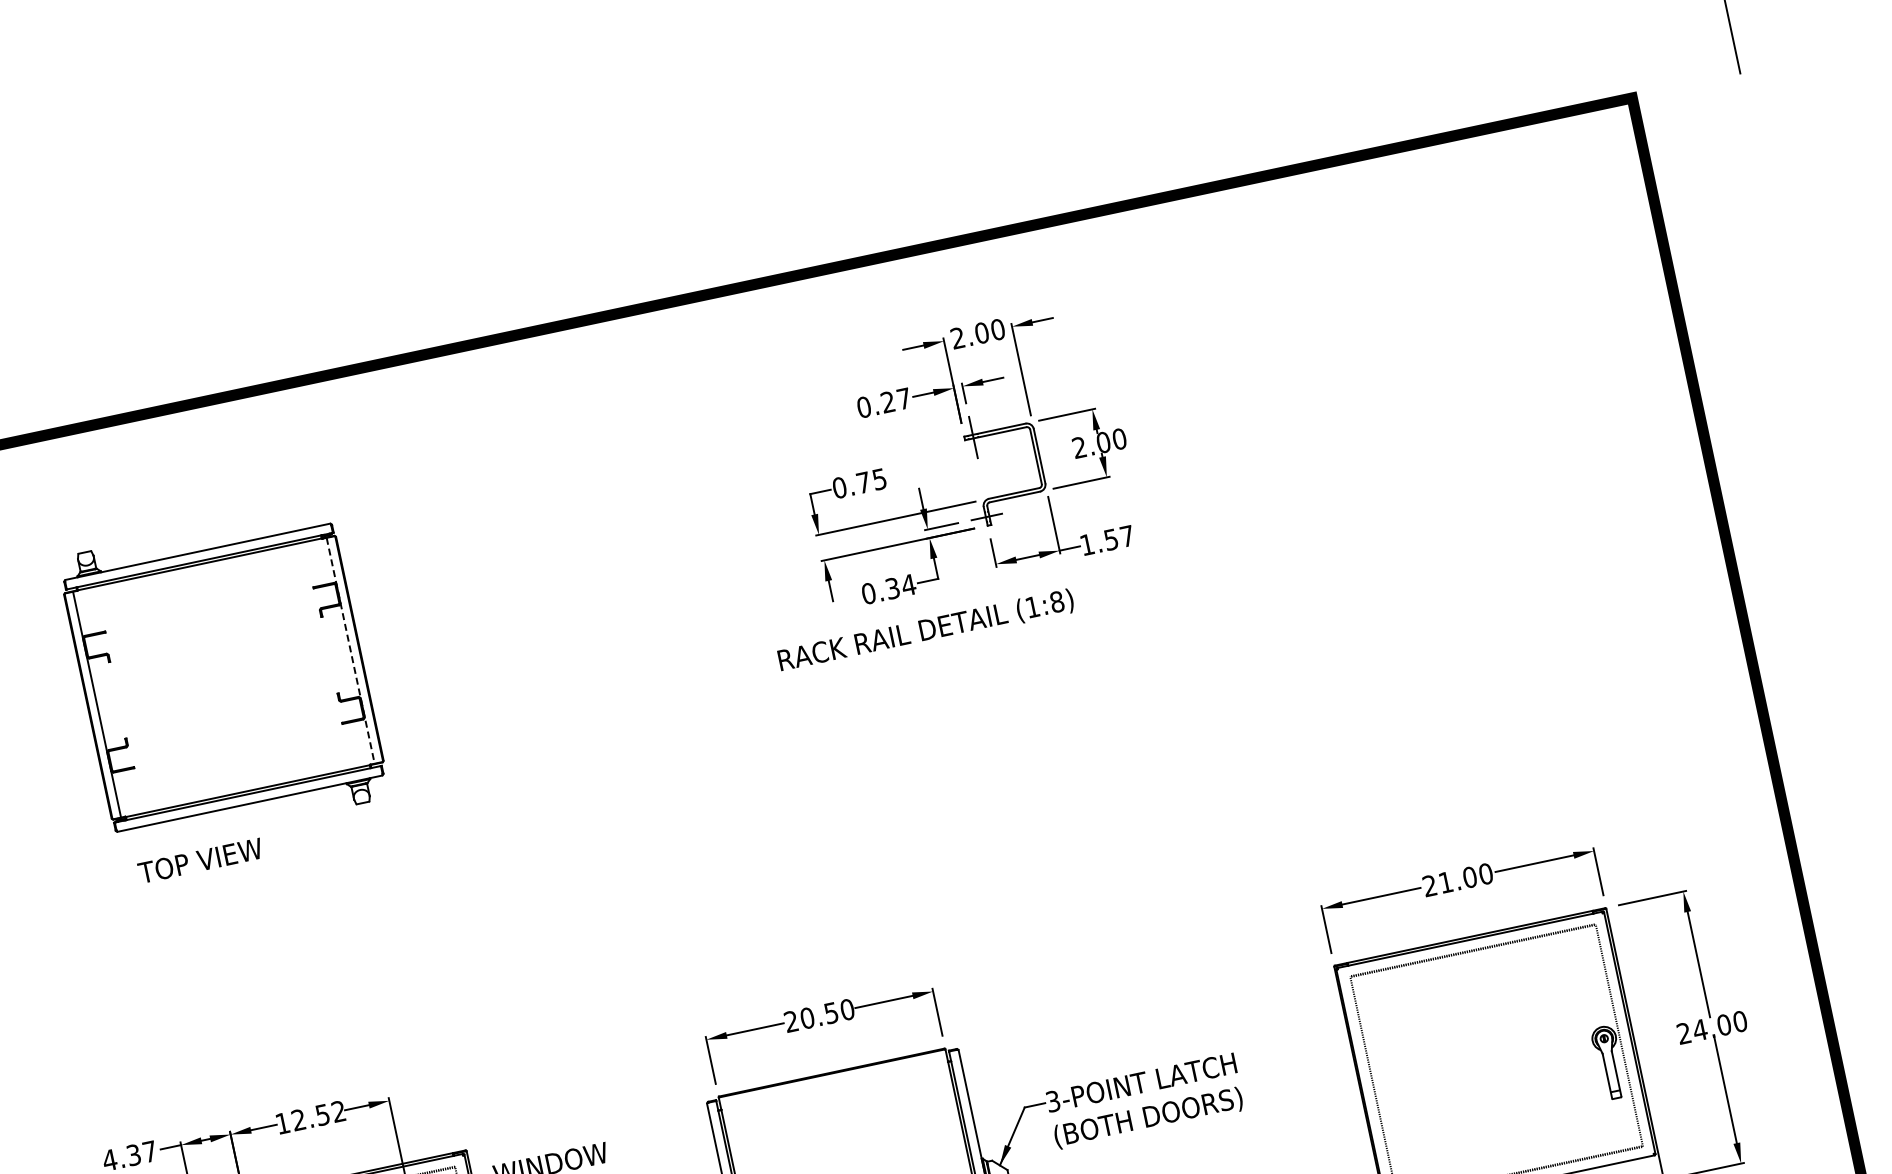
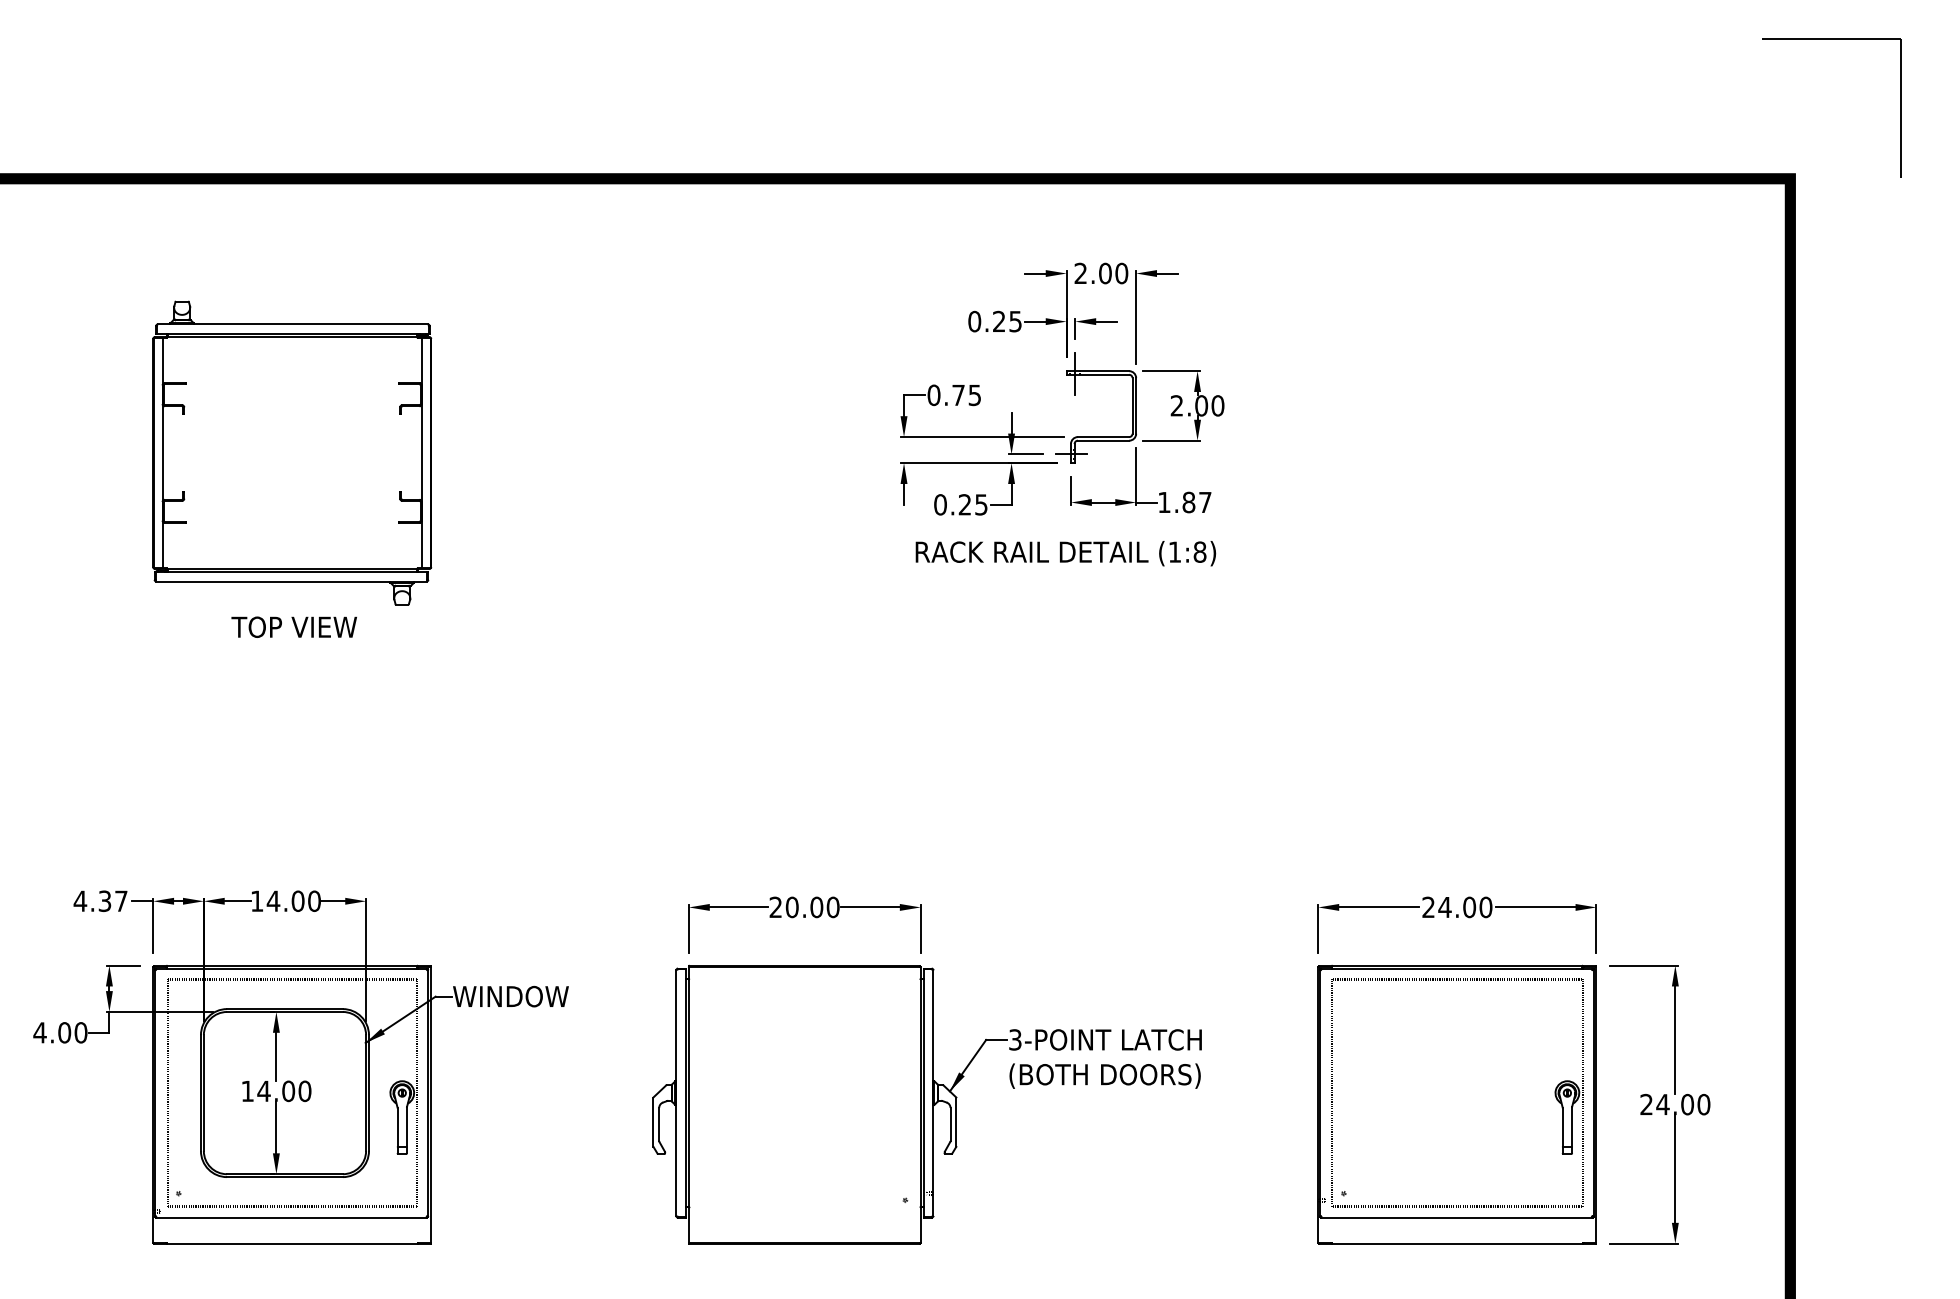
text: (904, 398) -> (1015, 321), 0.27 -> 0.25
text: (1110, 539) -> (1188, 502), 1.57 -> 1.87
text: (900, 586) -> (973, 504), 0.34 -> 0.25
text: (925, 631) -> (1065, 553), moved
line: (350, 651) -> (421, 453), dashed -> solid
text: (199, 860) -> (293, 626), moved
text: (1445, 882) -> (1444, 907), 21.00 -> 24.00
text: (831, 1013) -> (816, 907), 20.50 -> 20.00
text: (318, 1116) -> (293, 901), 12.52 -> 14.00

